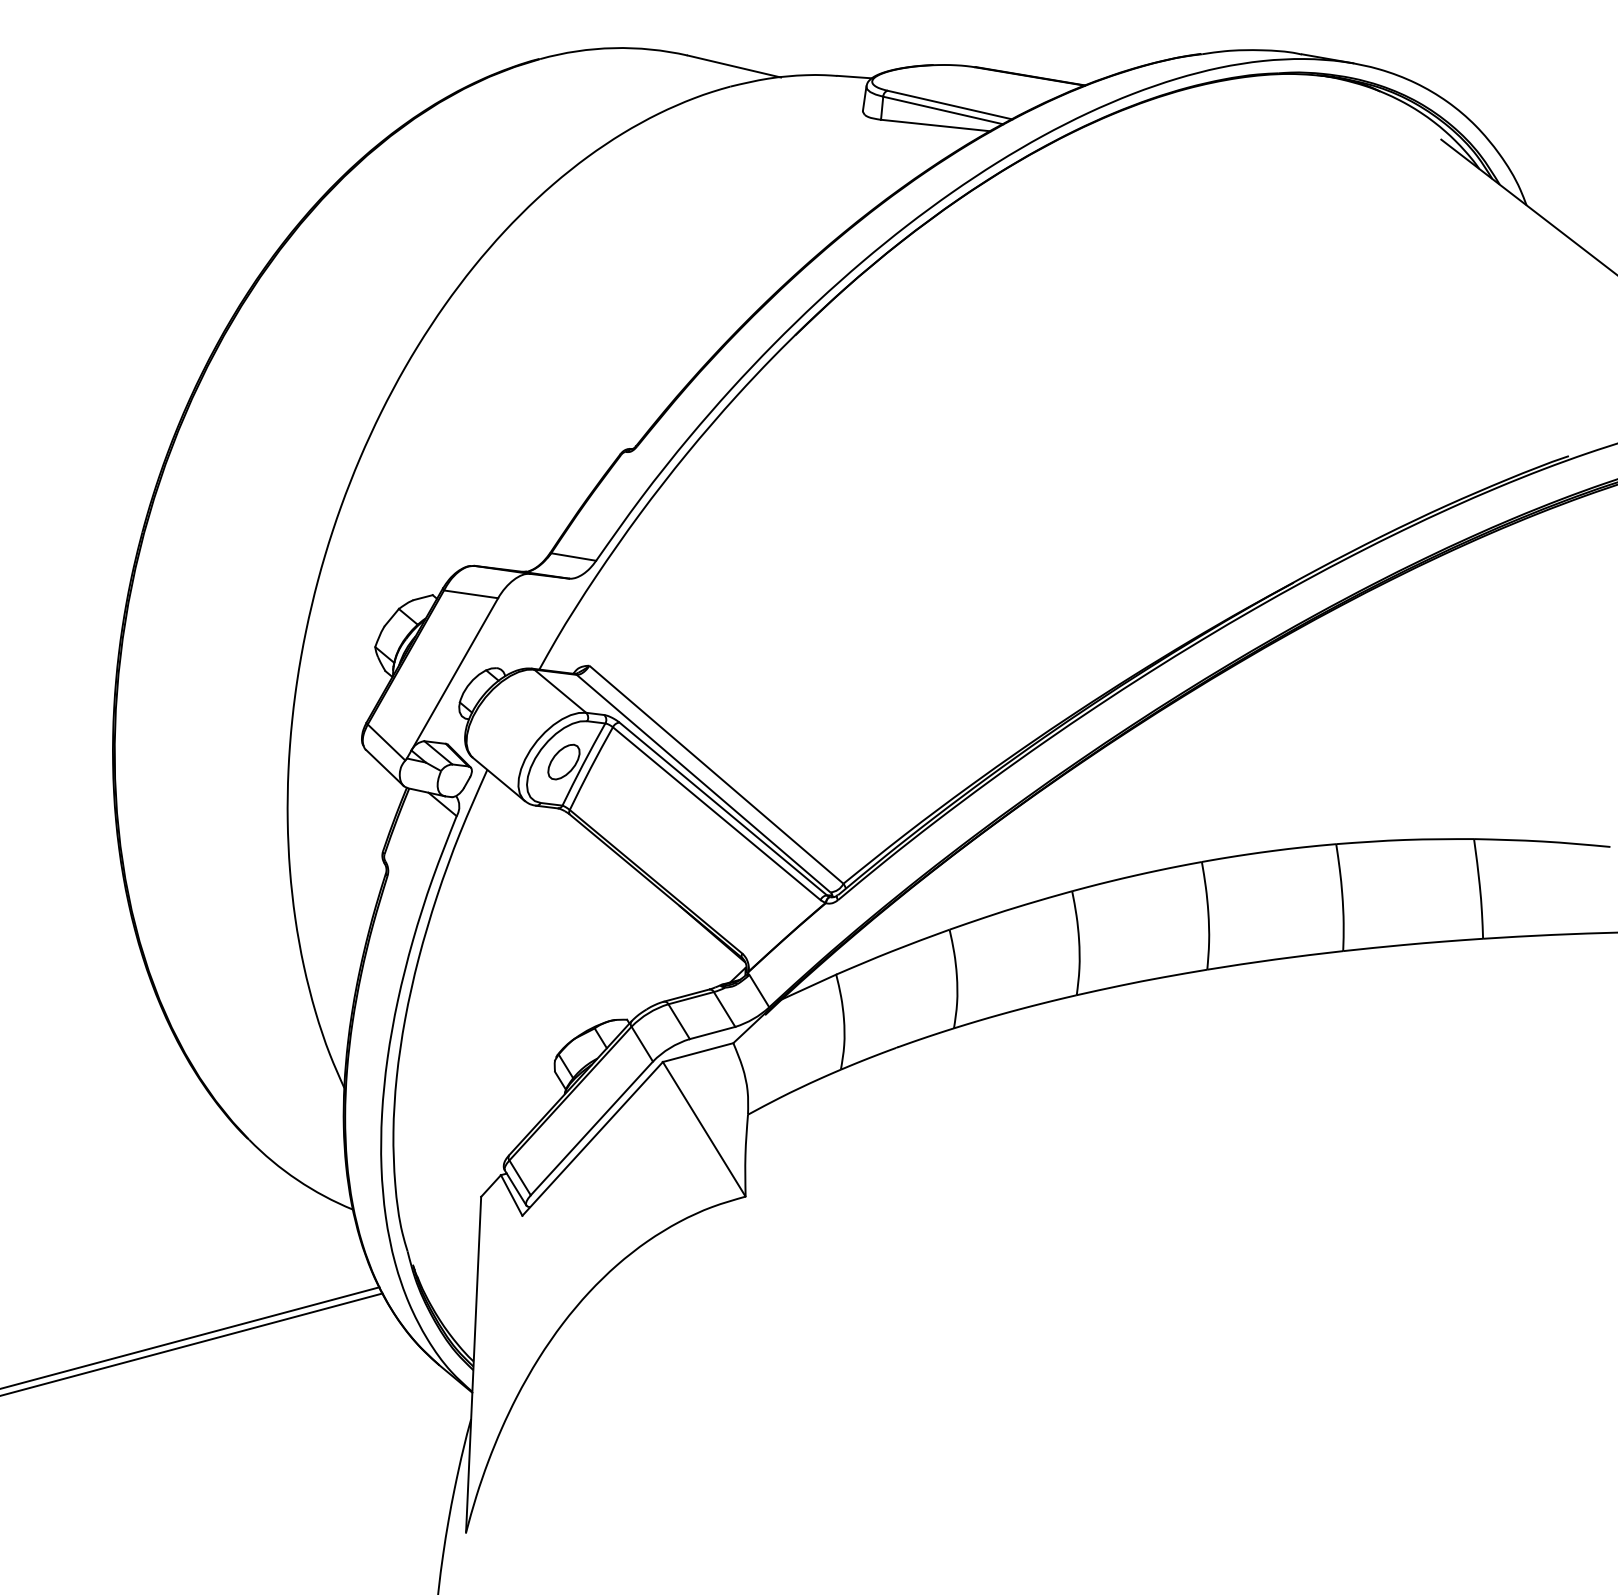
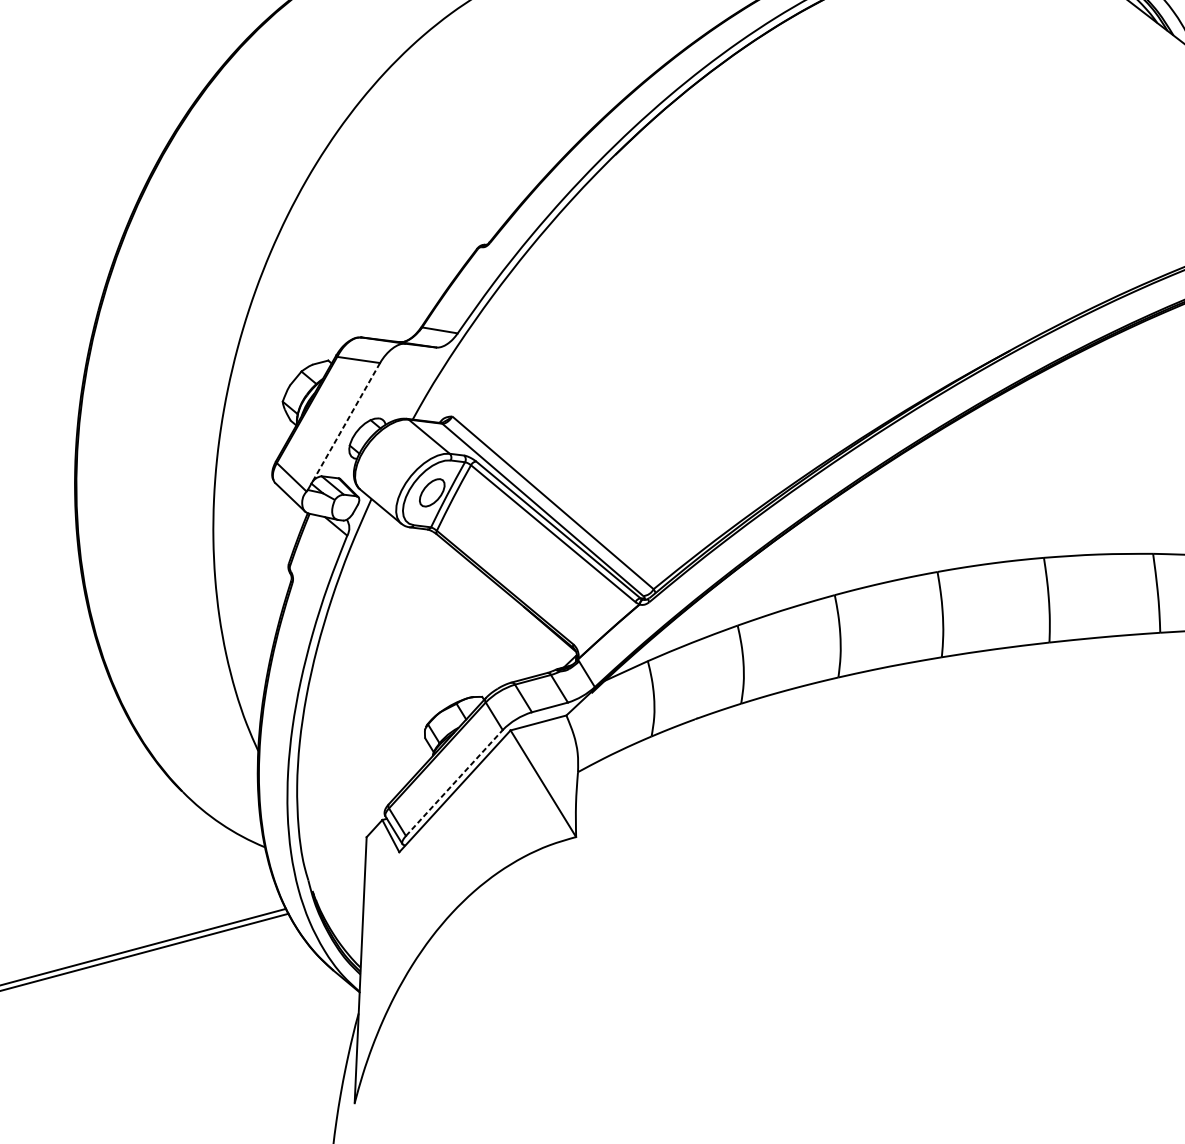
line: (454, 674) -> (345, 423), solid -> dashed
line: (591, 1128) -> (454, 783), solid -> dashed

